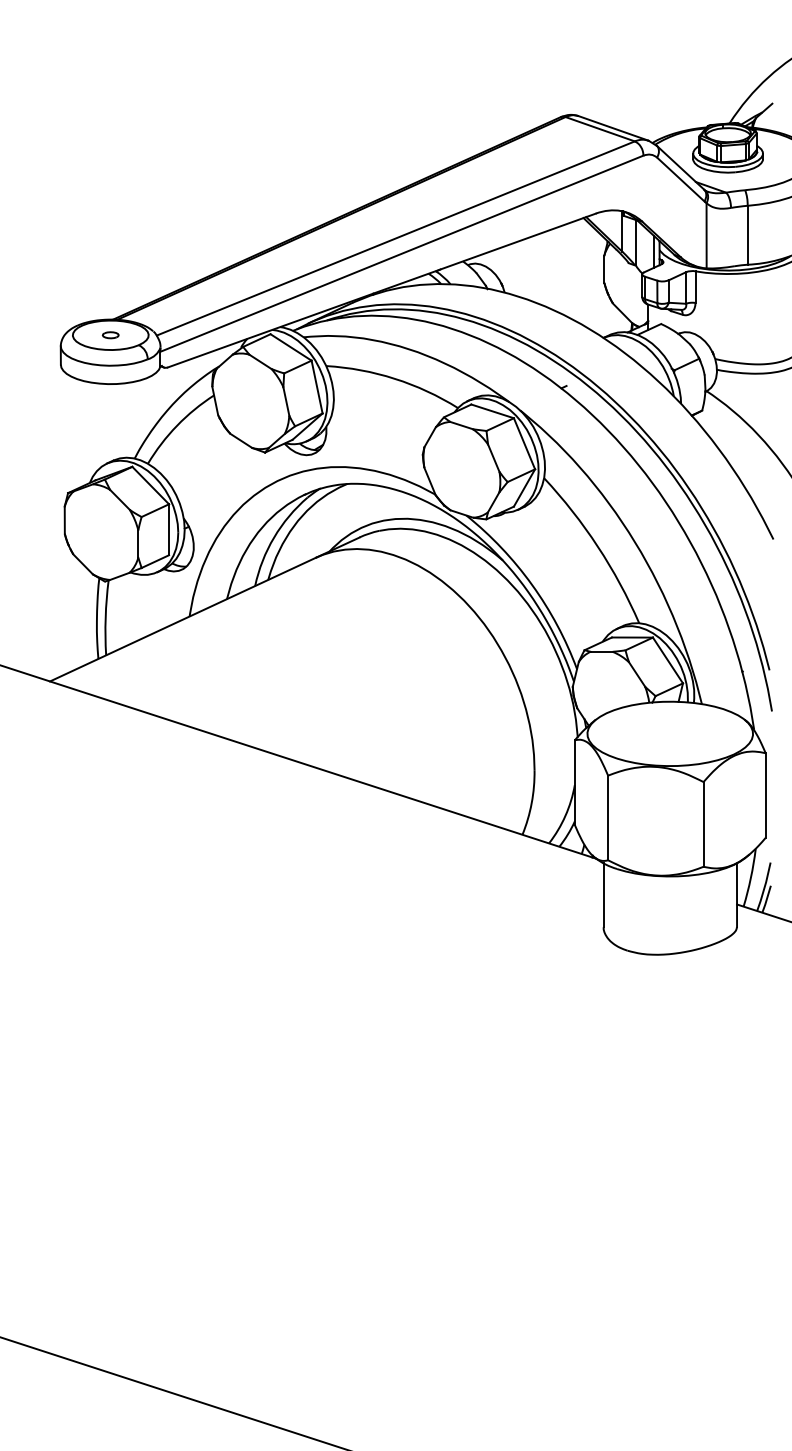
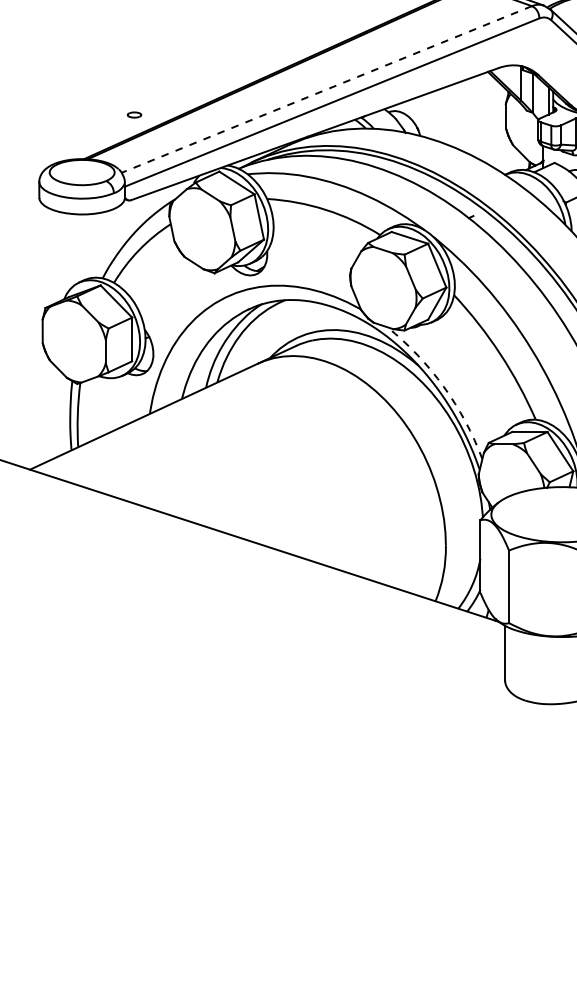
line: (395, 238) -> (326, 89), solid -> dashed
part: (110, 335) -> (134, 115), moved
arc: (532, 584) -> (444, 386), solid -> dashed

